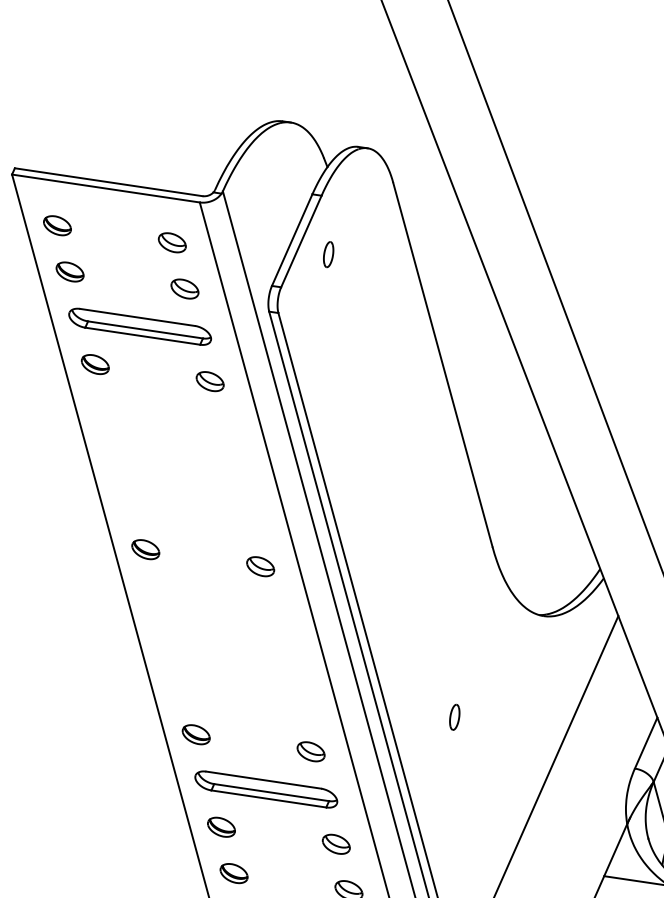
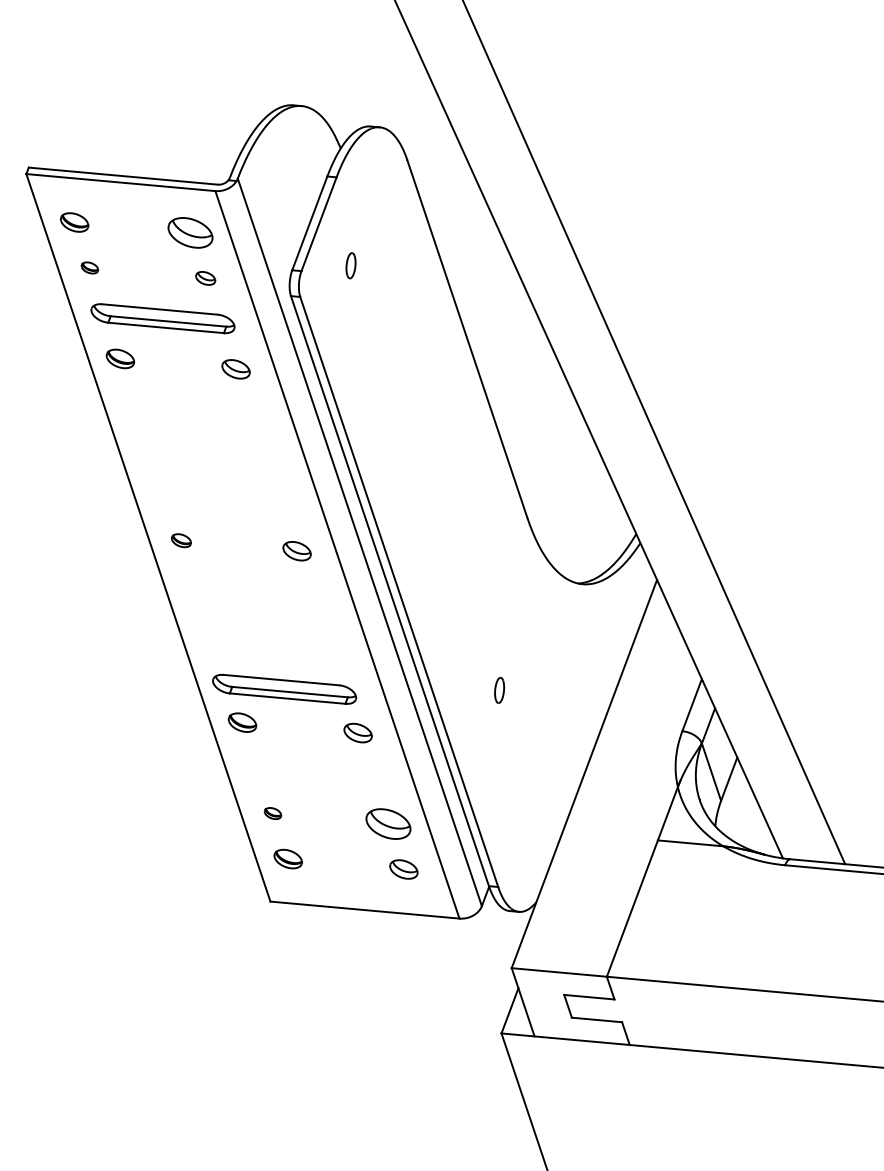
part: (171, 242) -> (189, 232), size x1.6
part: (328, 254) -> (350, 265), moved
part: (69, 271) -> (89, 267), size x0.6
part: (184, 289) -> (205, 278), size x0.7
part: (145, 549) -> (181, 540), size x0.7
part: (266, 789) -> (284, 689), moved
part: (220, 827) -> (272, 813), size x0.6
part: (336, 843) -> (388, 823), size x1.6

